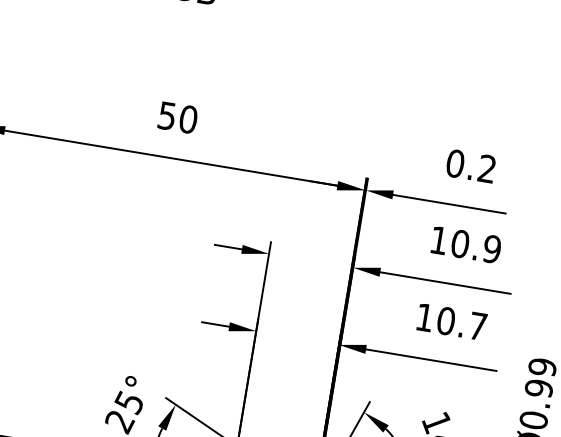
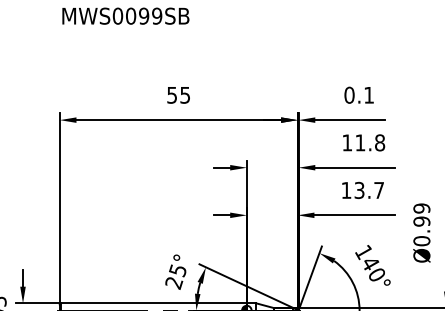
text: (189, 118) -> (185, 94), 50 -> 55
text: (486, 167) -> (368, 94), 0.2 -> 0.1
text: (476, 246) -> (370, 142), 10.9 -> 11.8
text: (446, 321) -> (359, 190), 10.7 -> 13.7

